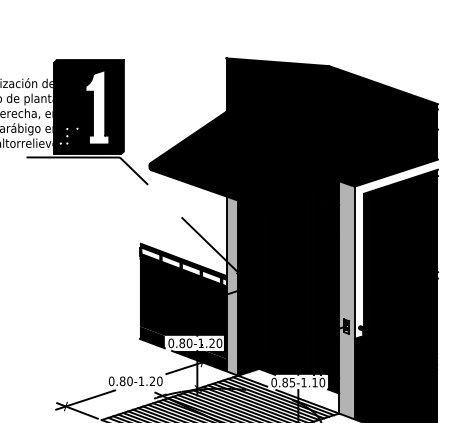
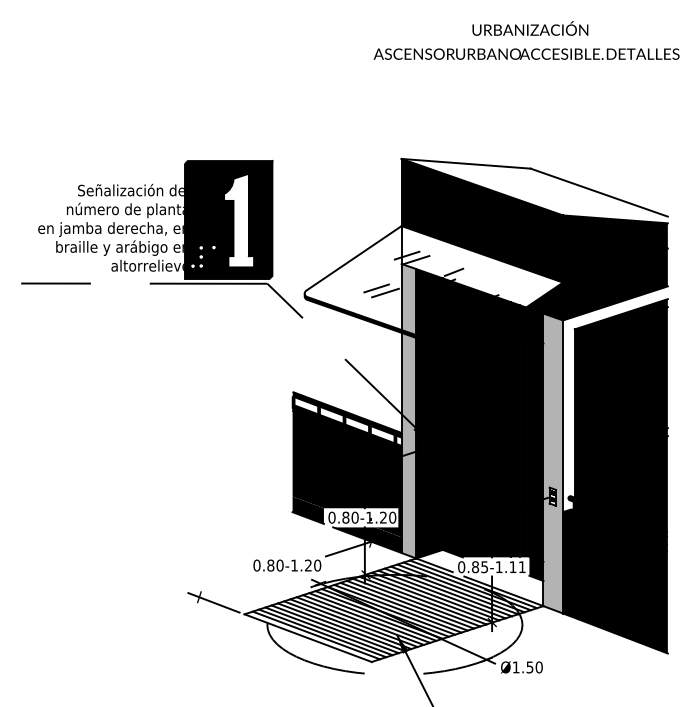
fill: (332, 83) -> (534, 190), removed
fill: (251, 161) -> (433, 288), removed
text: (321, 382) -> (521, 567), 0.85-1.10 -> 0.85-1.11
line: (85, 400) -> (224, 589), removed

